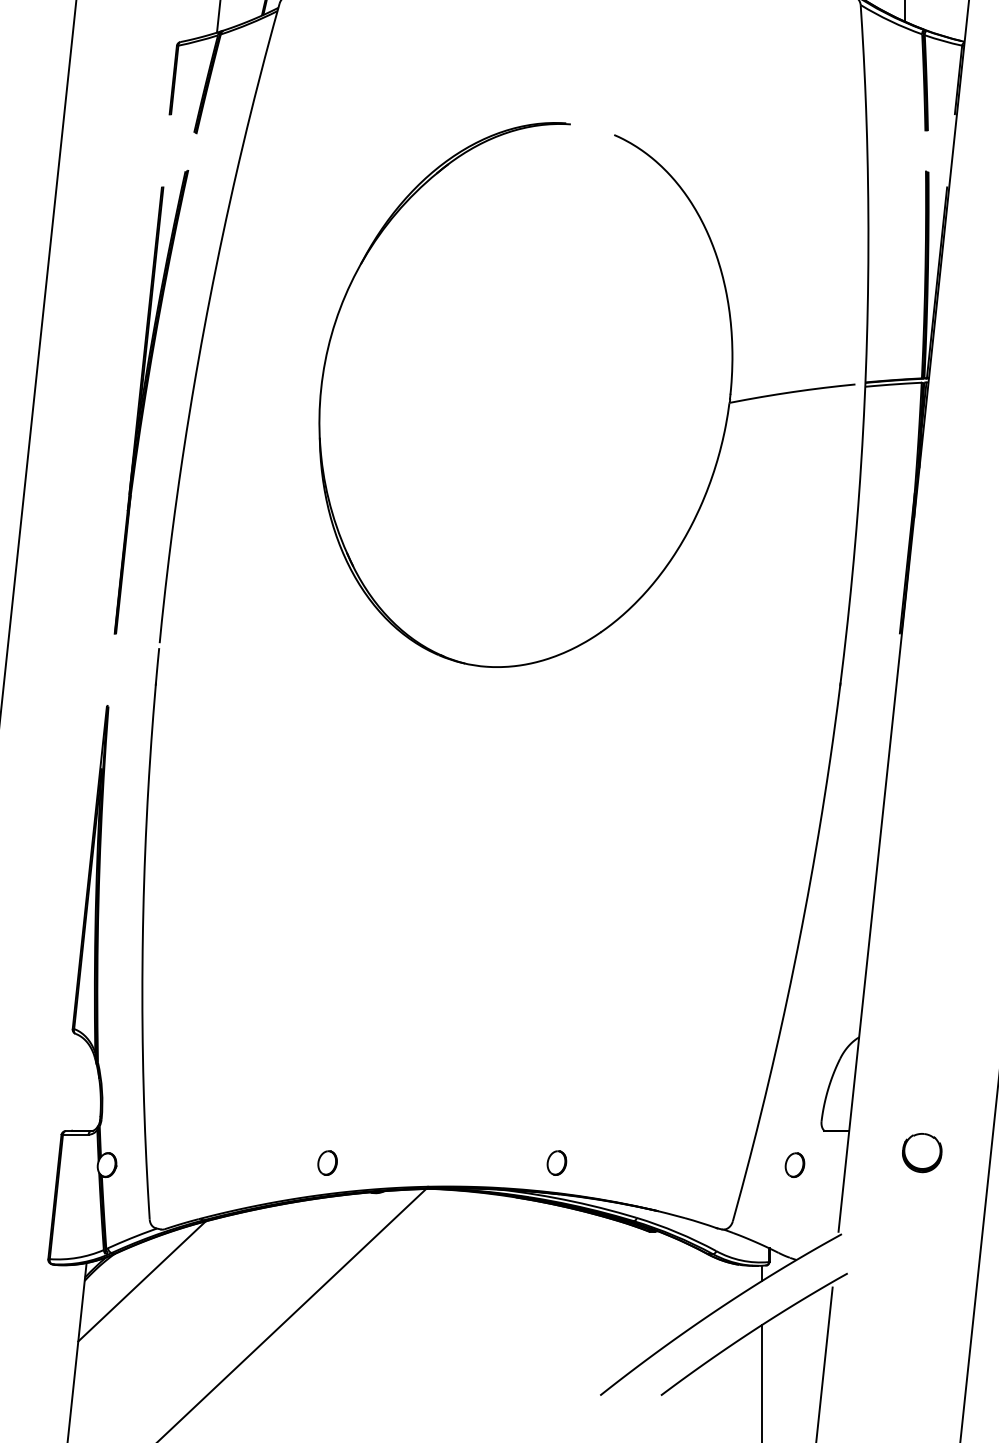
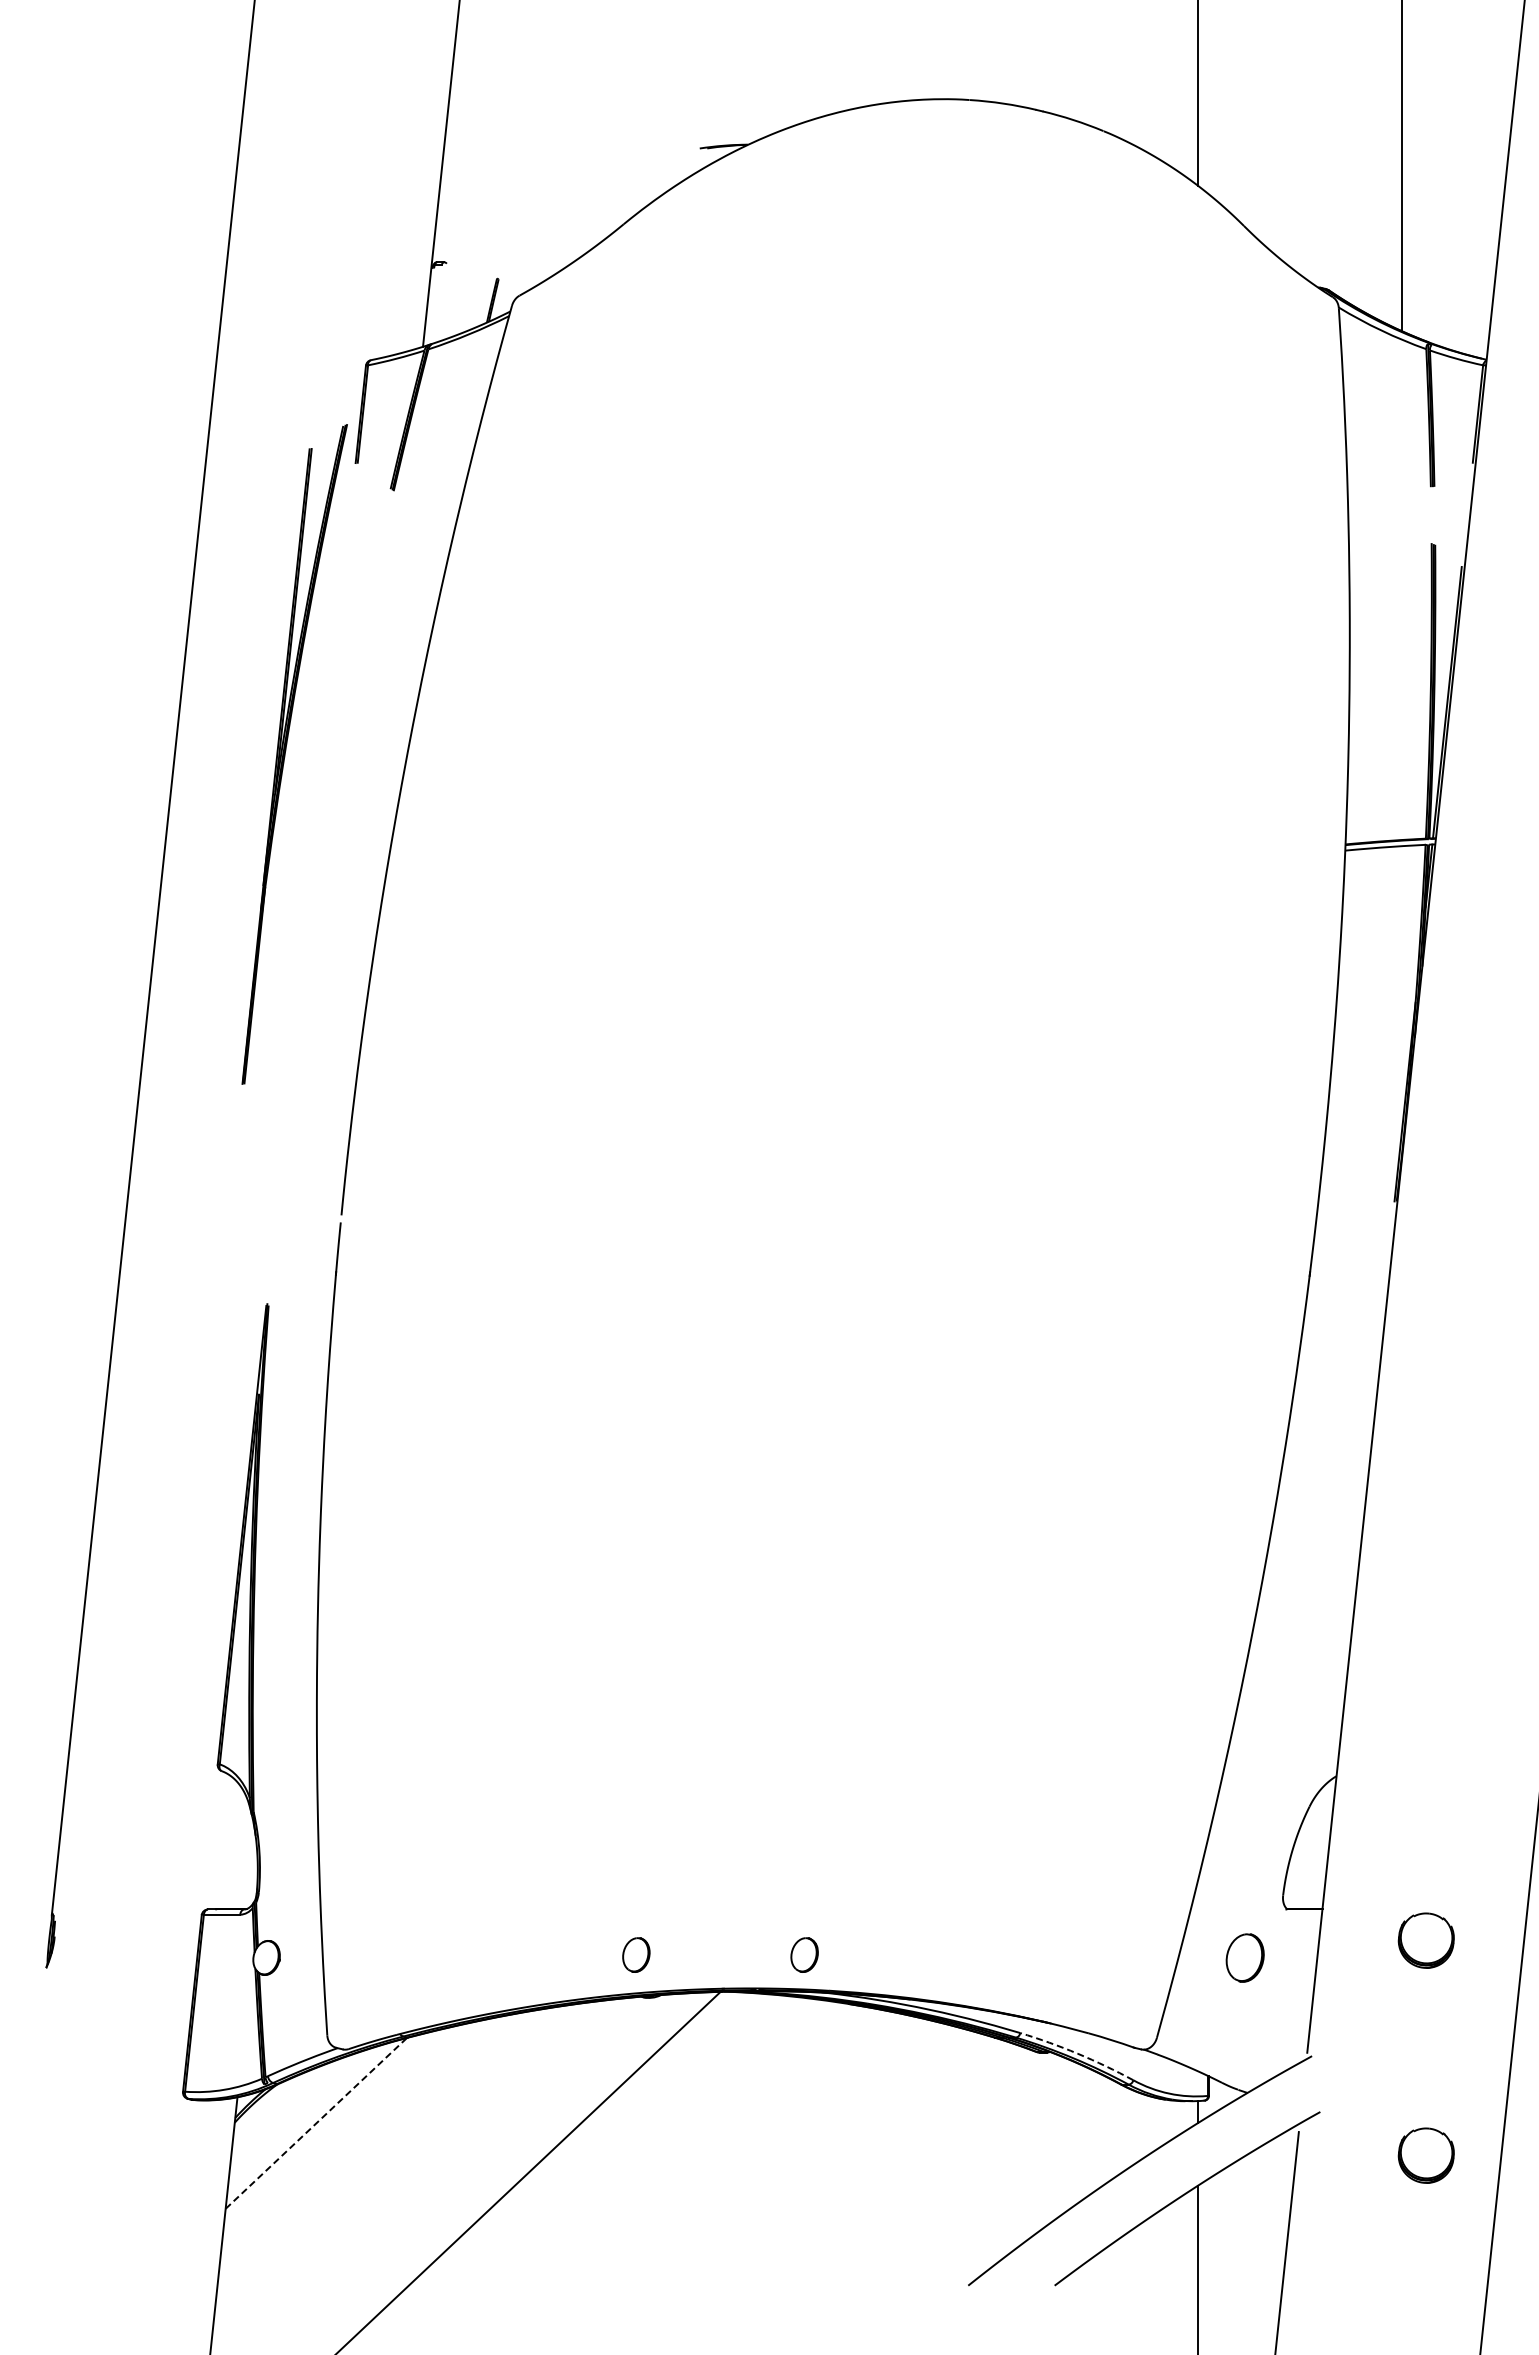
part: (145, 399) -> (286, 750), moved
part: (726, 418) -> (1147, 895), removed
part: (327, 1162) -> (636, 1954), moved
part: (556, 1162) -> (804, 1954), moved
part: (795, 1164) -> (1245, 1957), size x1.4
arc: (677, 1232) -> (1077, 2053), solid -> dashed
line: (142, 1281) -> (316, 2123), solid -> dashed
part: (921, 1304) -> (1425, 2155), added

